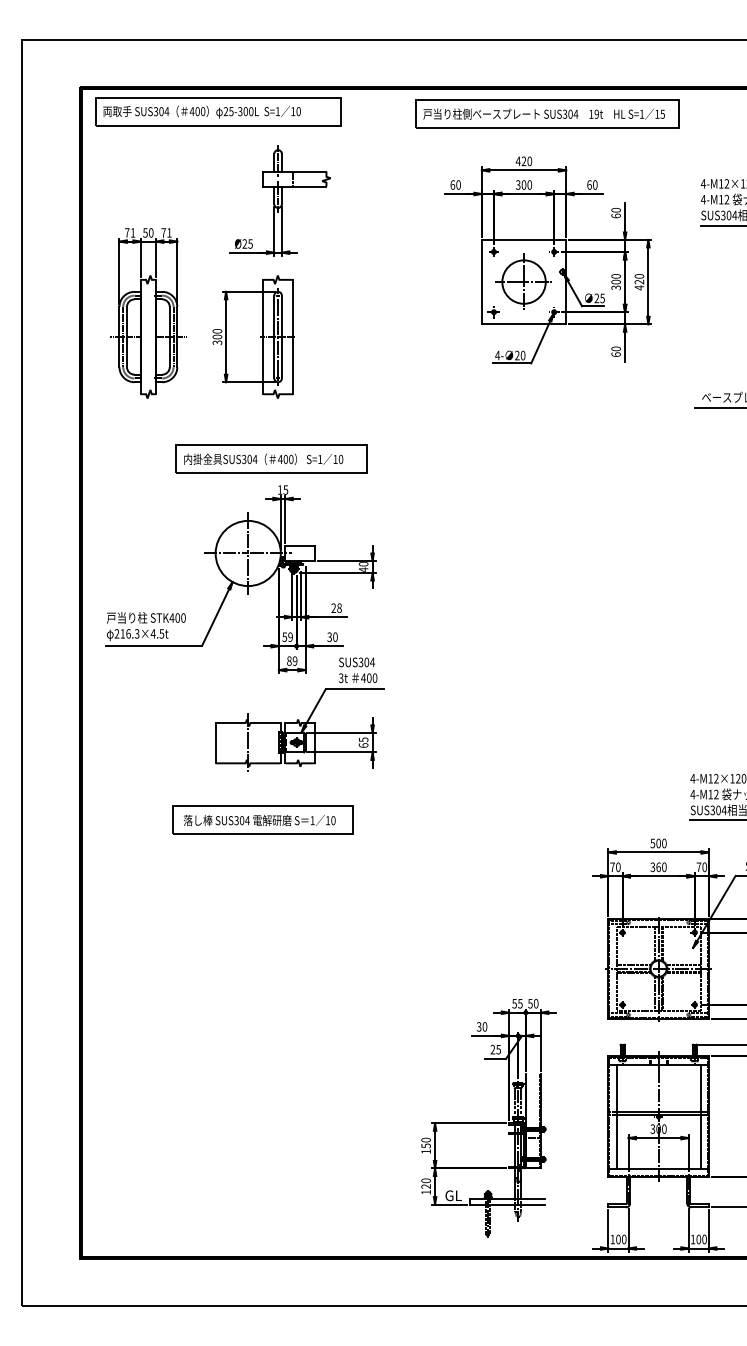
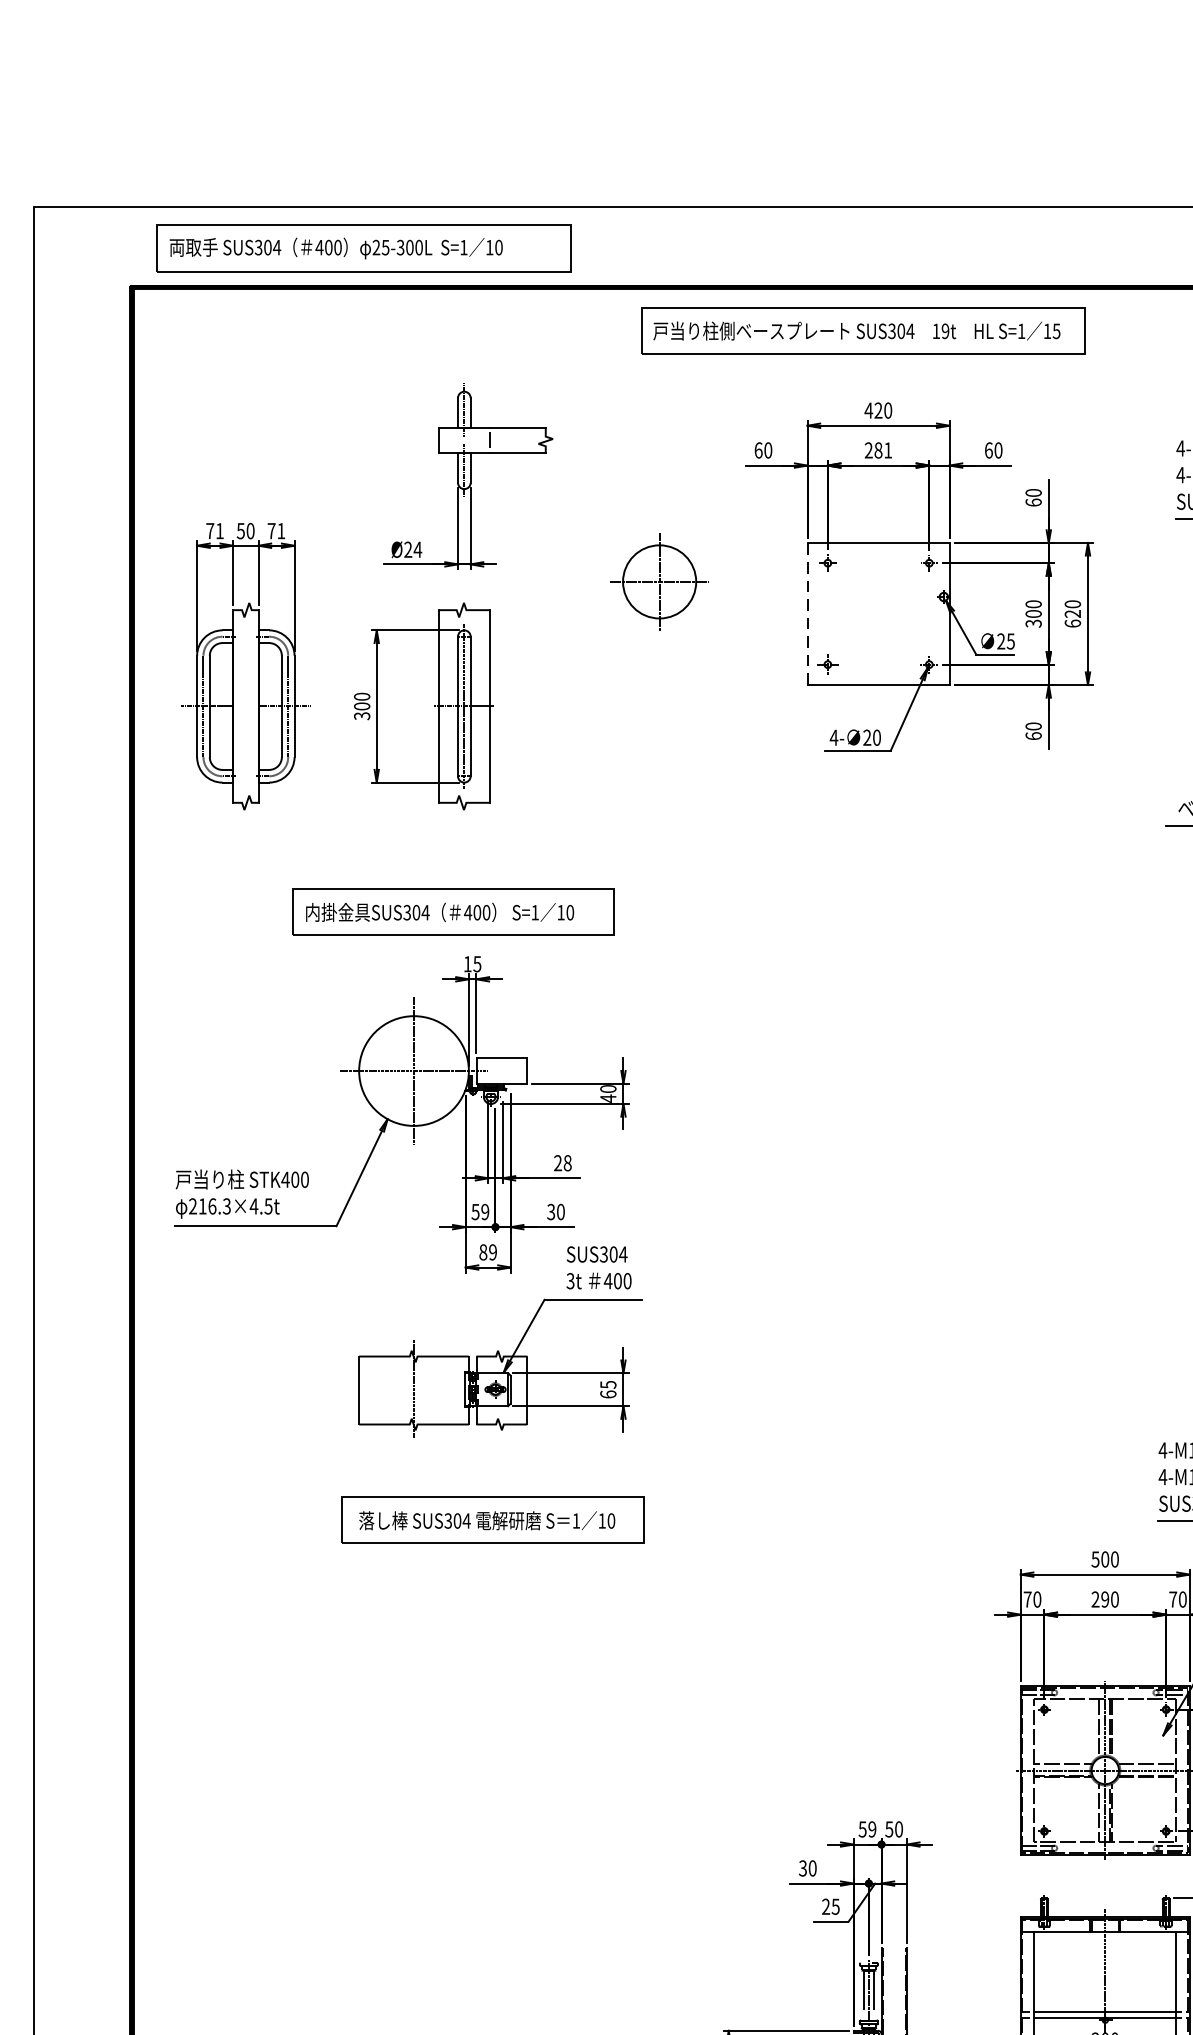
part: (218, 111) -> (363, 247), moved
part: (547, 113) -> (862, 329), moved
text: (524, 184) -> (879, 449), 300 -> 281
text: (250, 243) -> (417, 548), Ø25 -> Ø24
line: (481, 281) -> (806, 612), solid -> dashed
part: (523, 281) -> (658, 580), moved
text: (639, 287) -> (1073, 623), 420 -> 620
part: (262, 819) -> (491, 1519), moved
text: (655, 867) -> (1099, 1599), 360 -> 290
text: (520, 1003) -> (872, 1828), 55 -> 59

